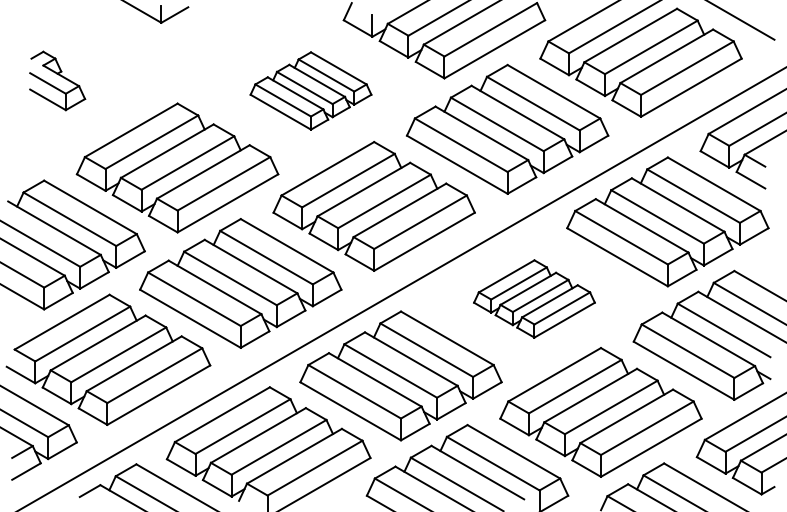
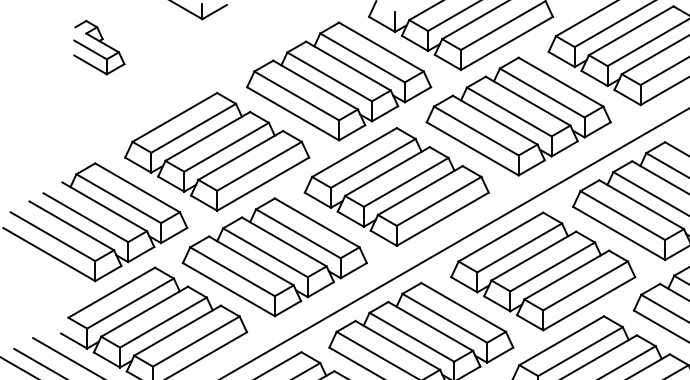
part: (57, 80) -> (99, 47), moved
part: (310, 90) -> (338, 81), size x1.67
part: (534, 298) -> (543, 271), size x1.67

